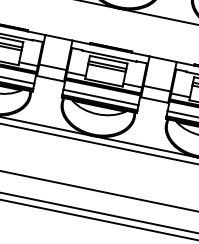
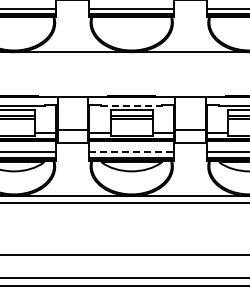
line: (109, 55) -> (131, 105), solid -> dashed
line: (101, 97) -> (132, 152), solid -> dashed

